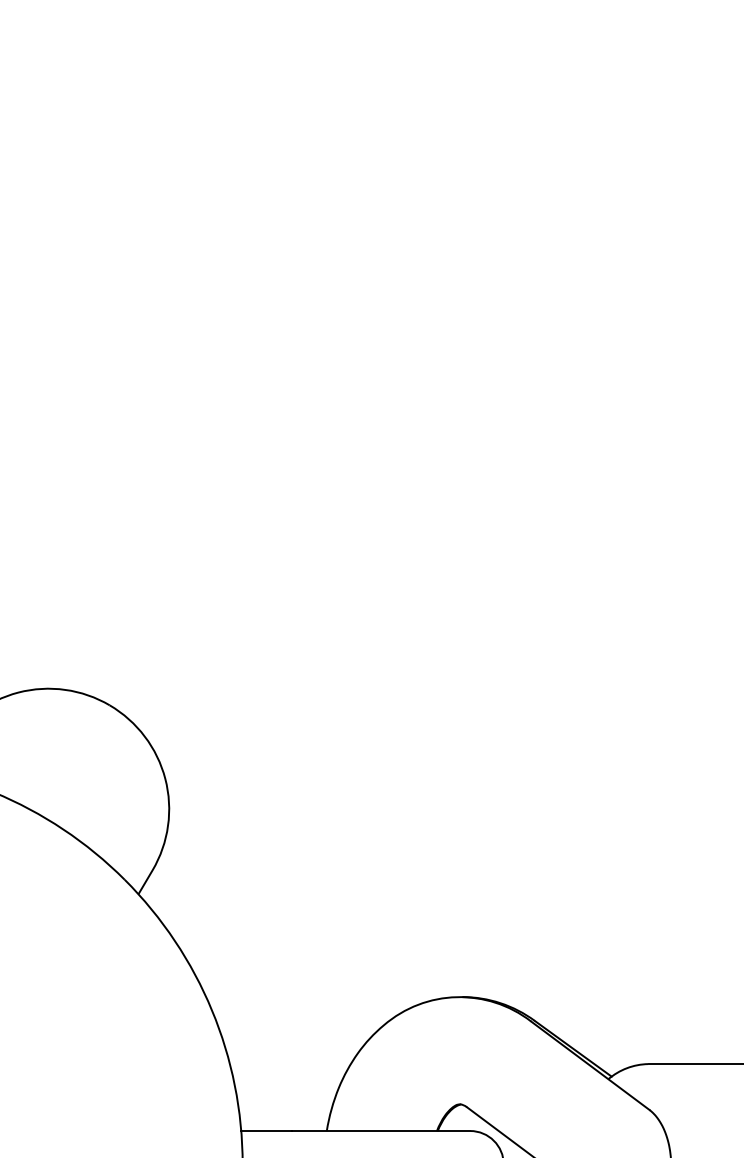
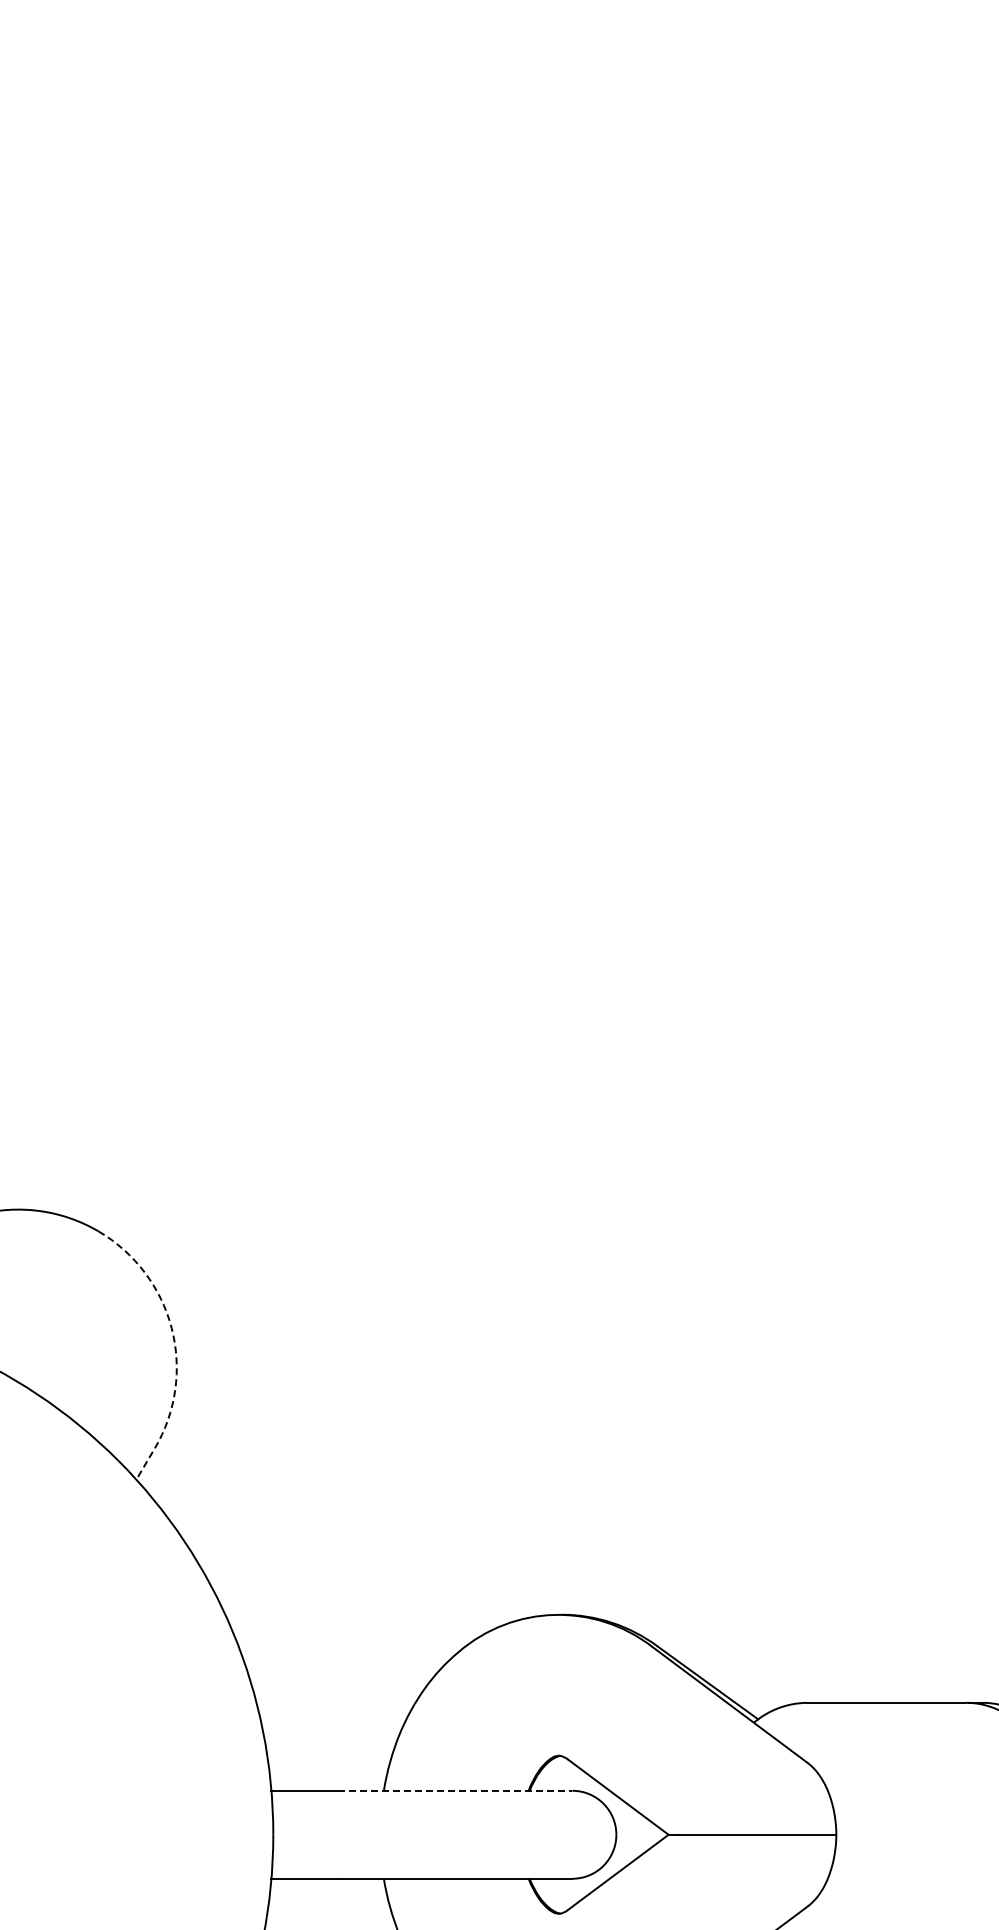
line: (168, 792) -> (175, 1345), solid -> dashed
line: (381, 1130) -> (455, 1790), solid -> dashed

